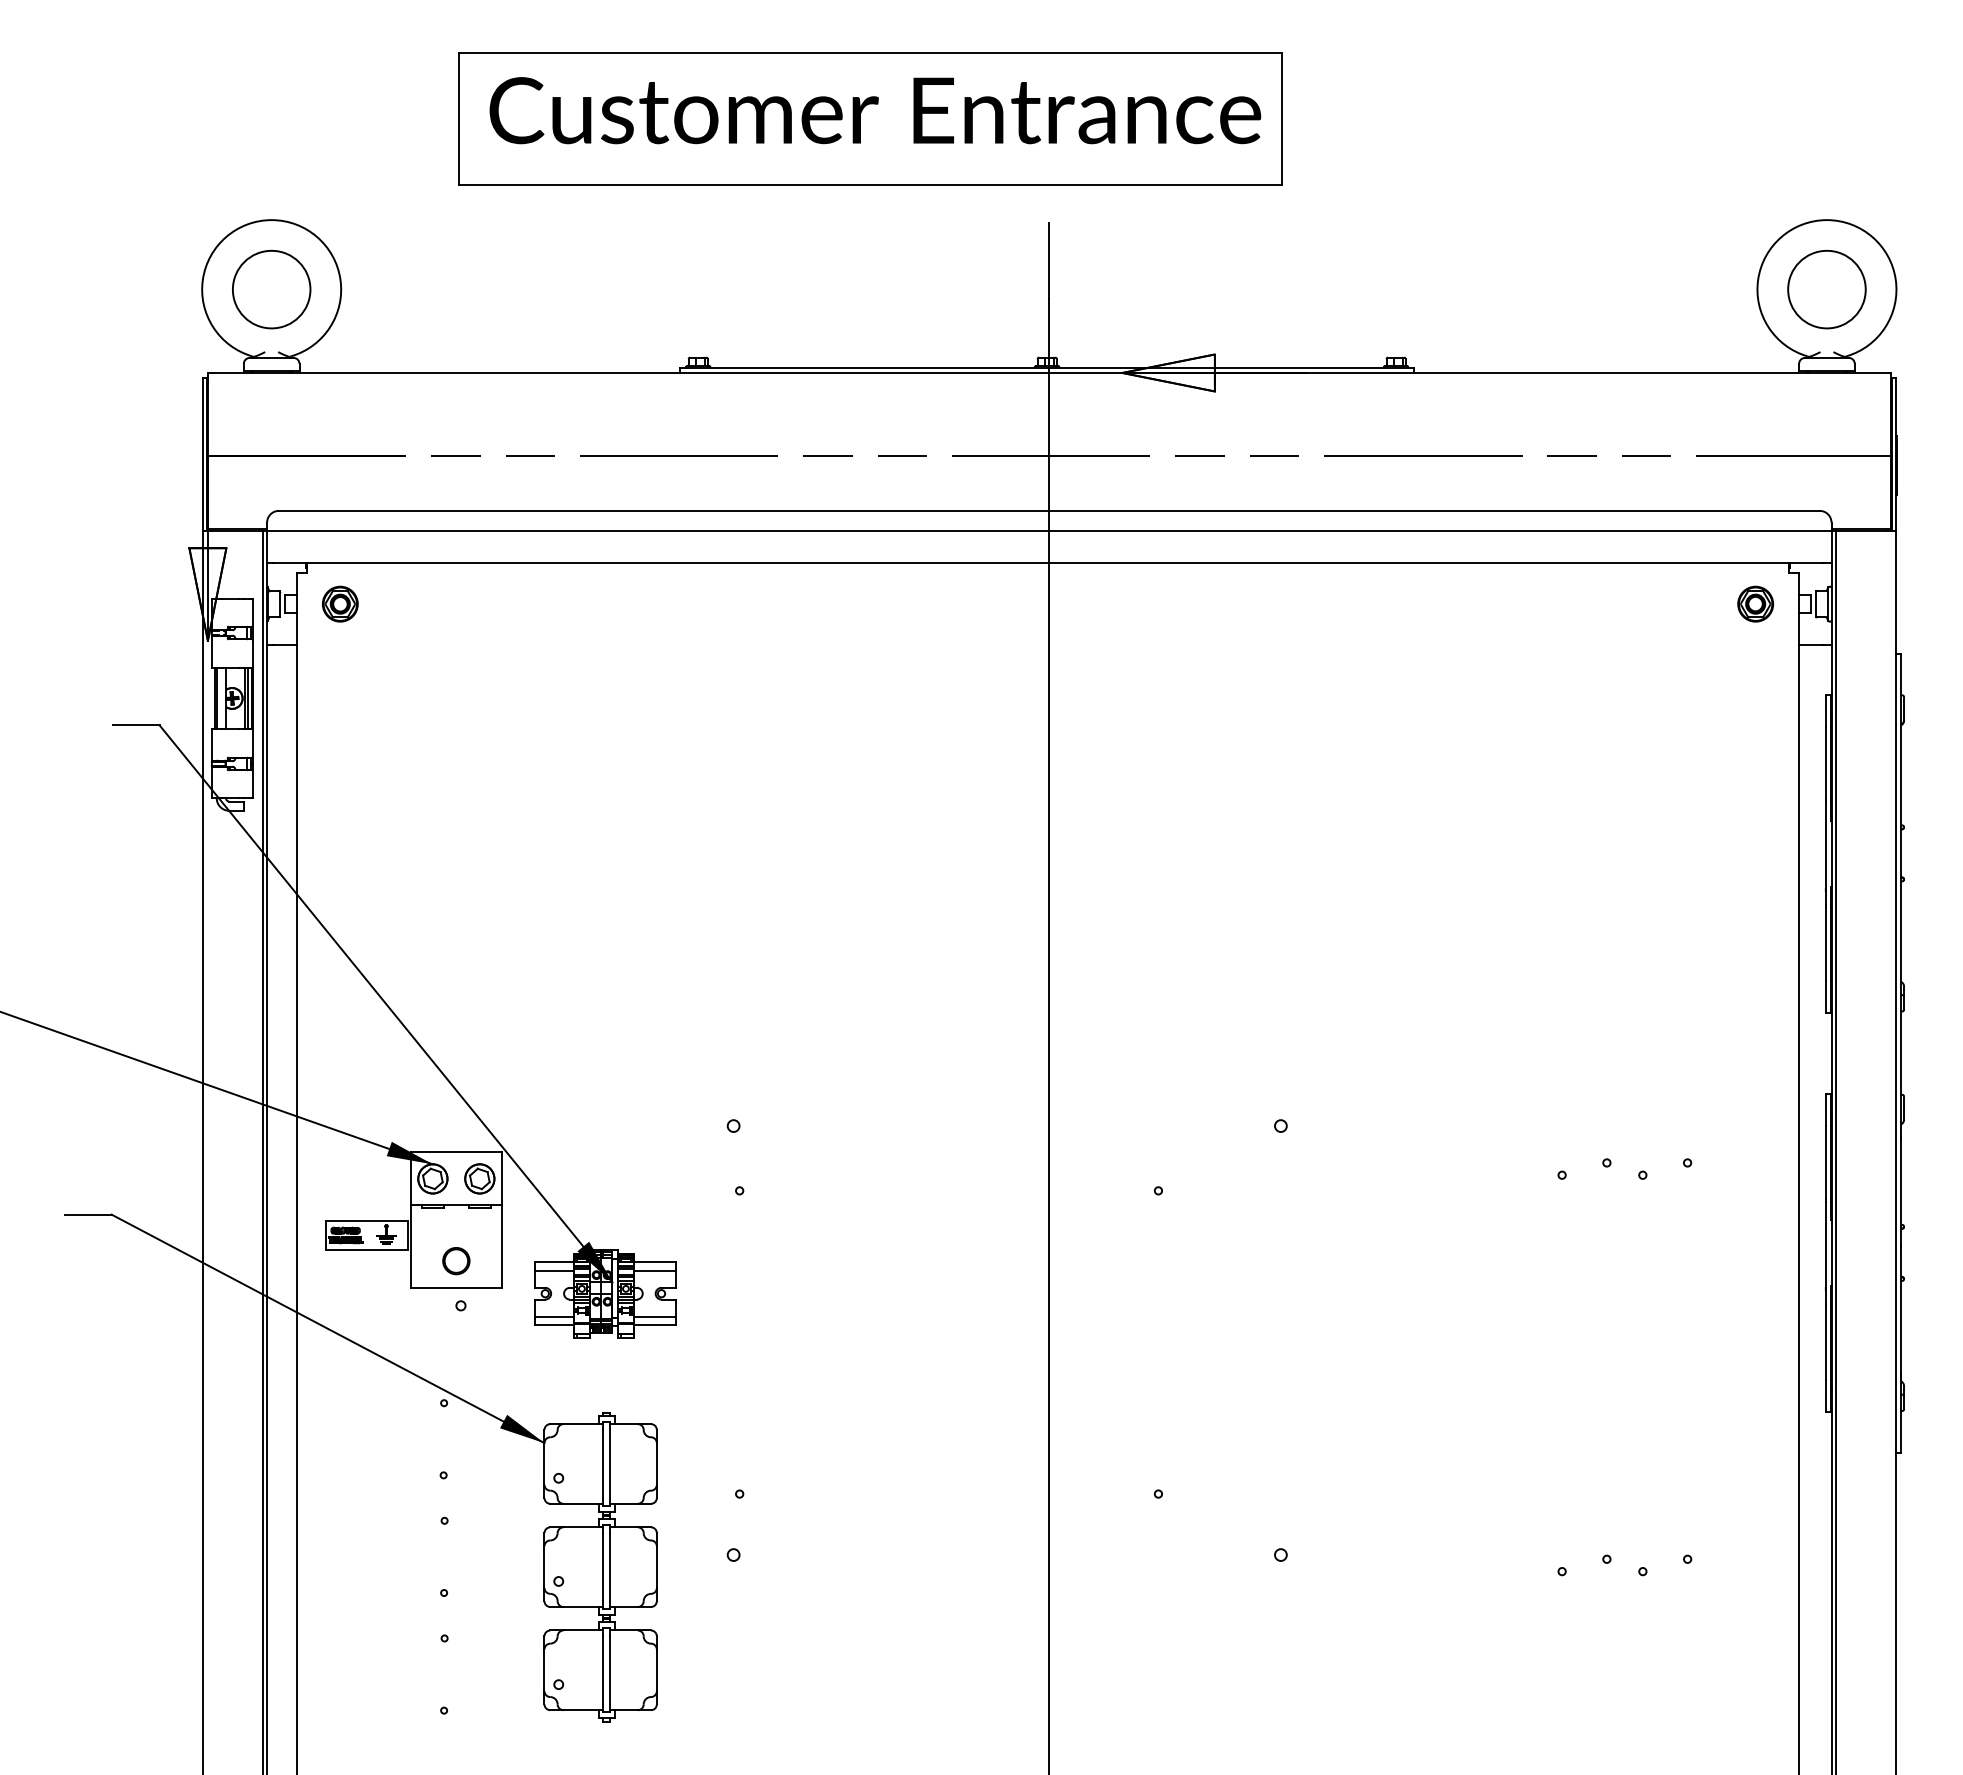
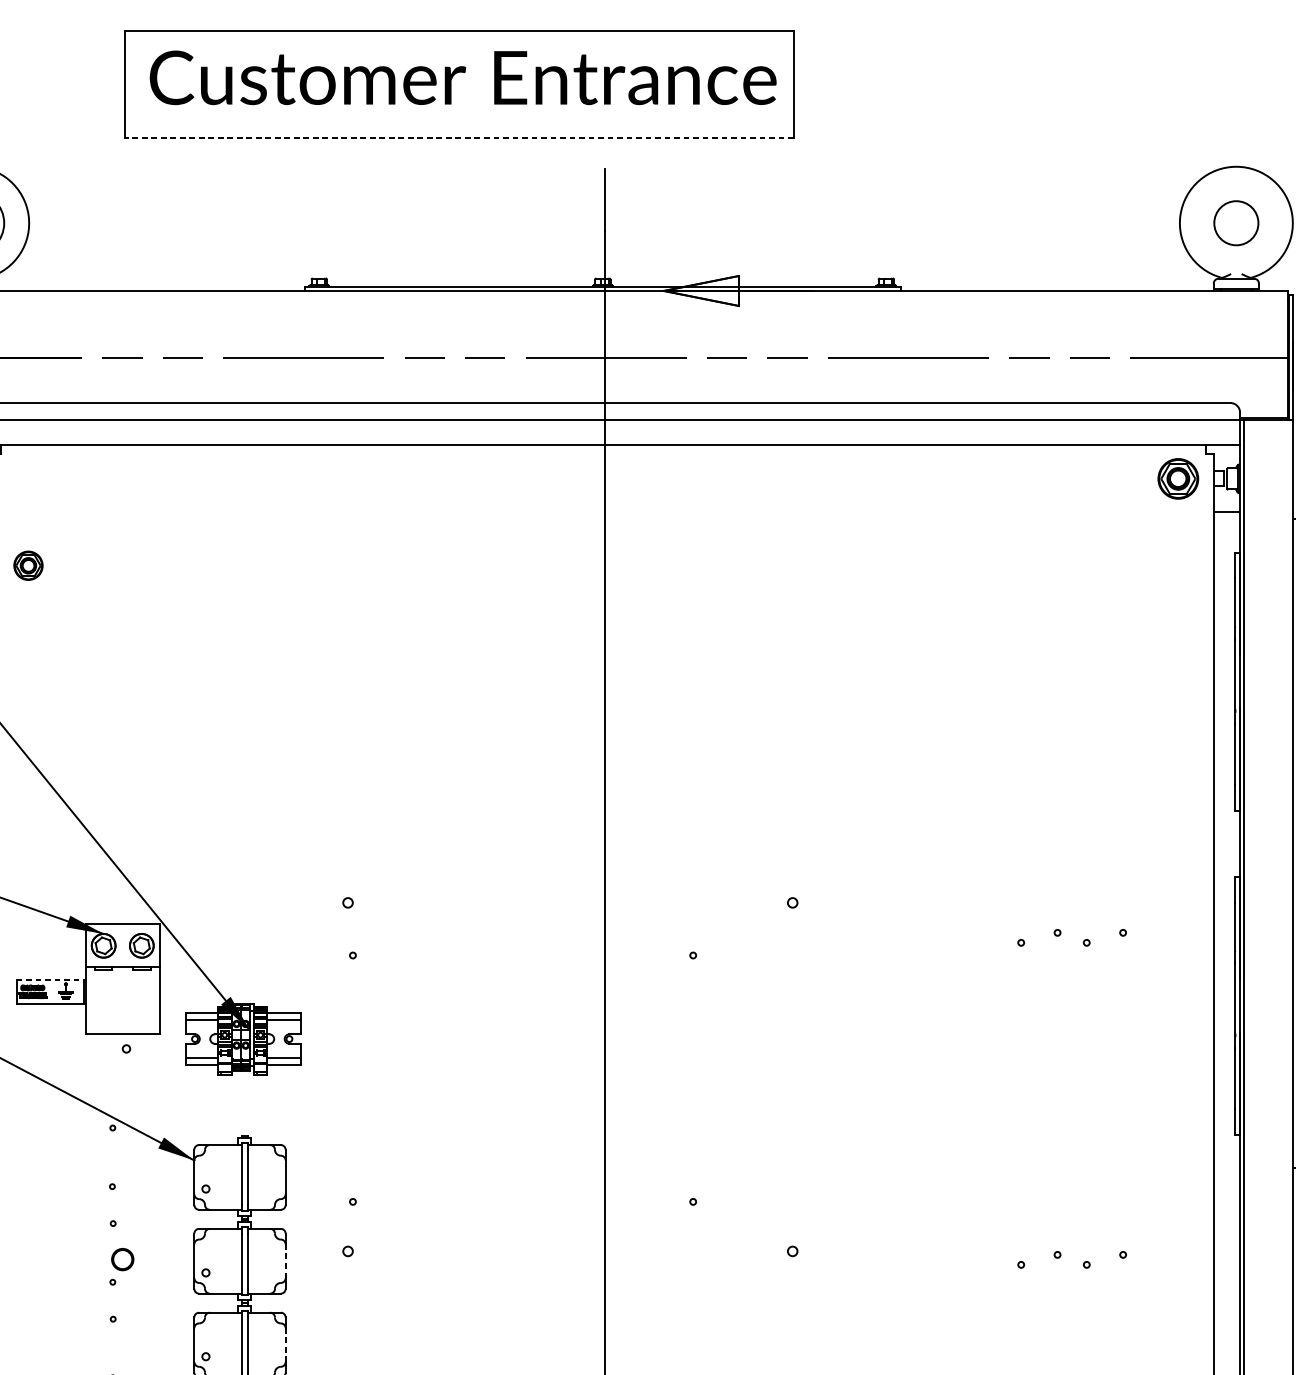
line: (870, 184) -> (459, 137), solid -> dashed
circle: (1826, 289) -> (1235, 223), size x0.7
part: (340, 603) -> (28, 565), moved
part: (1755, 603) -> (1178, 478), size x1.4
line: (367, 1220) -> (50, 979), solid -> dashed
part: (456, 1261) -> (122, 1259), moved
line: (656, 1567) -> (285, 1261), solid -> dashed
line: (656, 1670) -> (285, 1345), solid -> dashed

